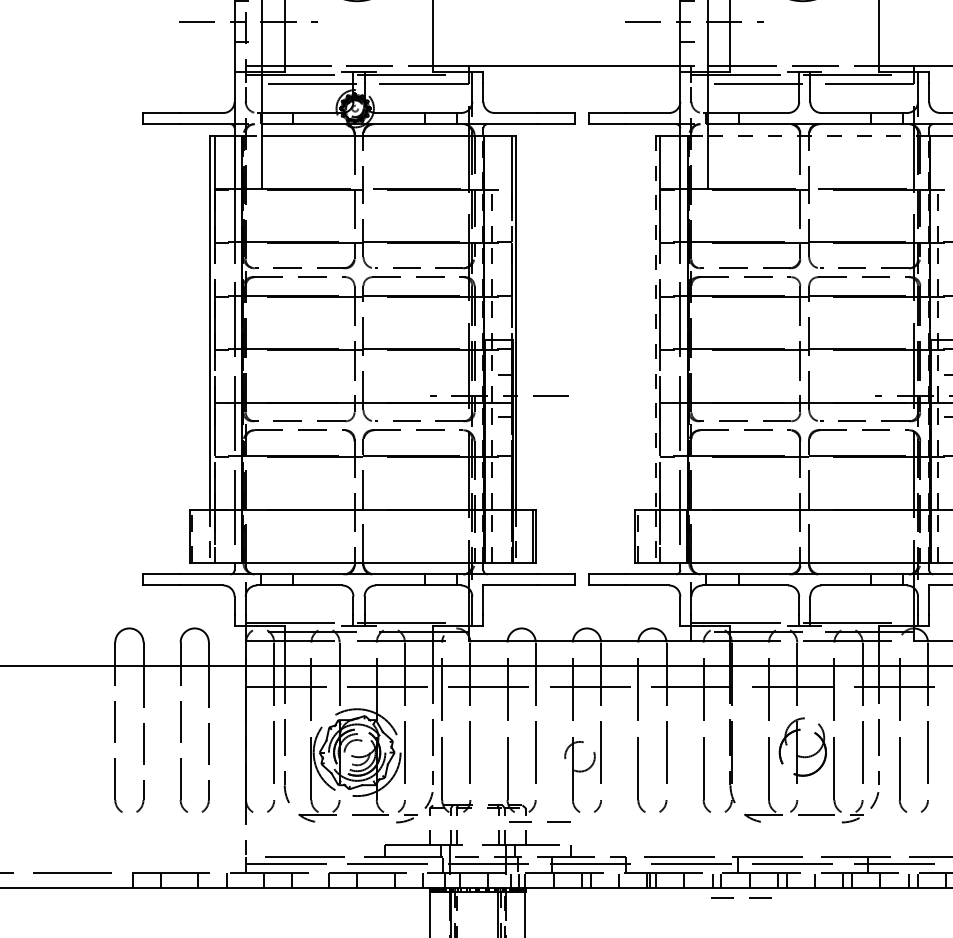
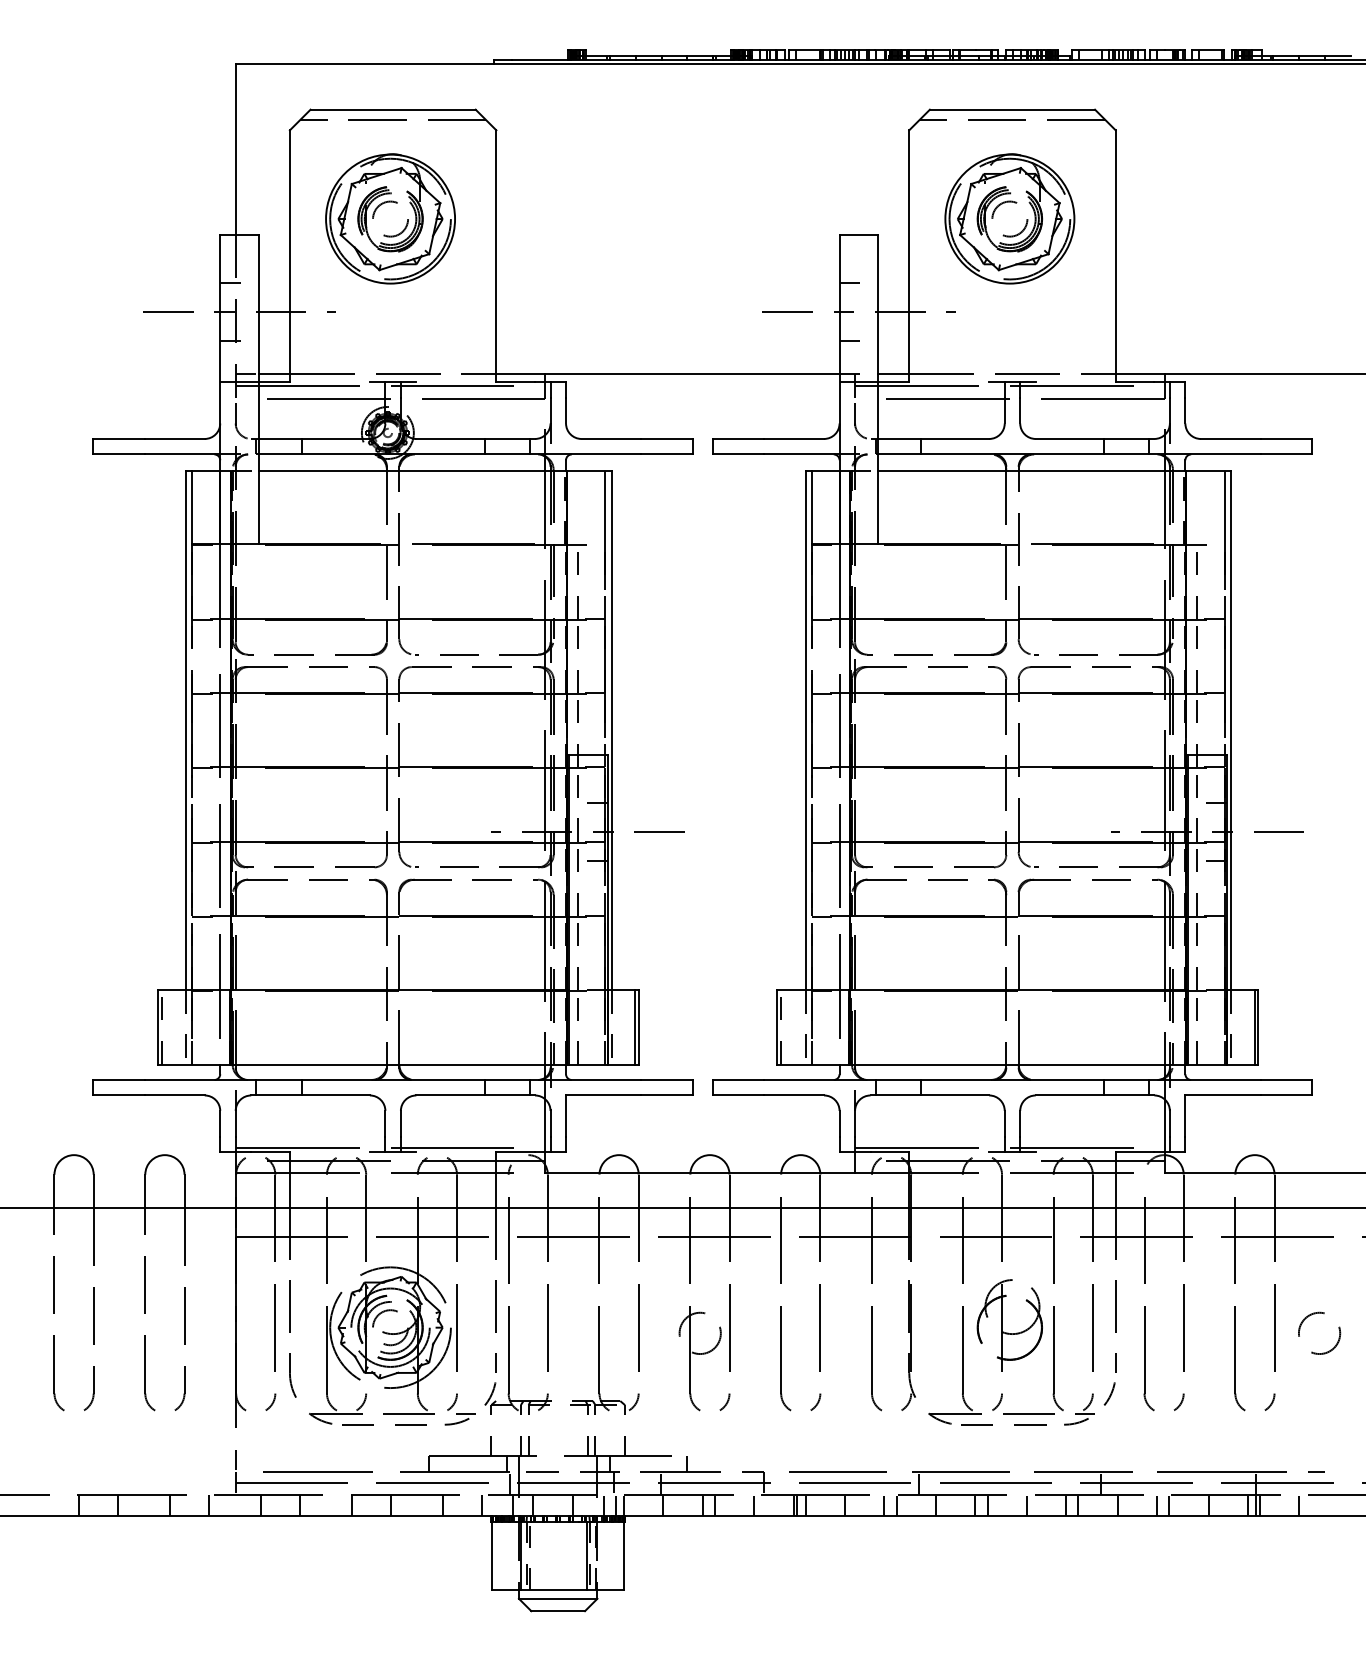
line: (819, 135) -> (1032, 470), dashed -> solid
line: (655, 322) -> (805, 730), dashed -> solid
line: (532, 822) -> (373, 1424), moved
line: (733, 897) -> (992, 1424), moved

